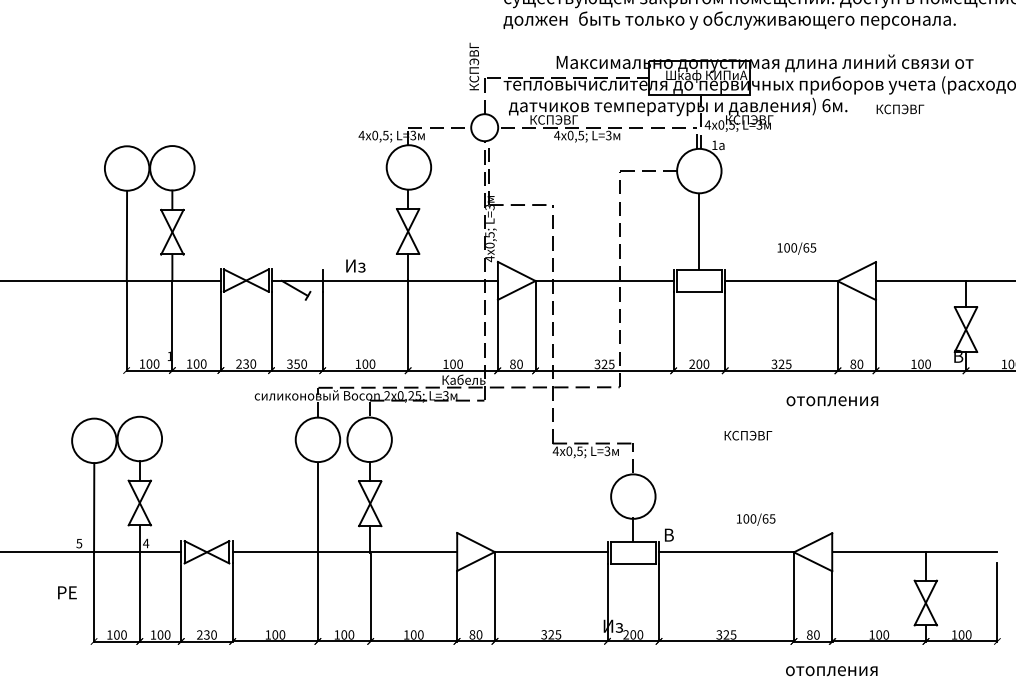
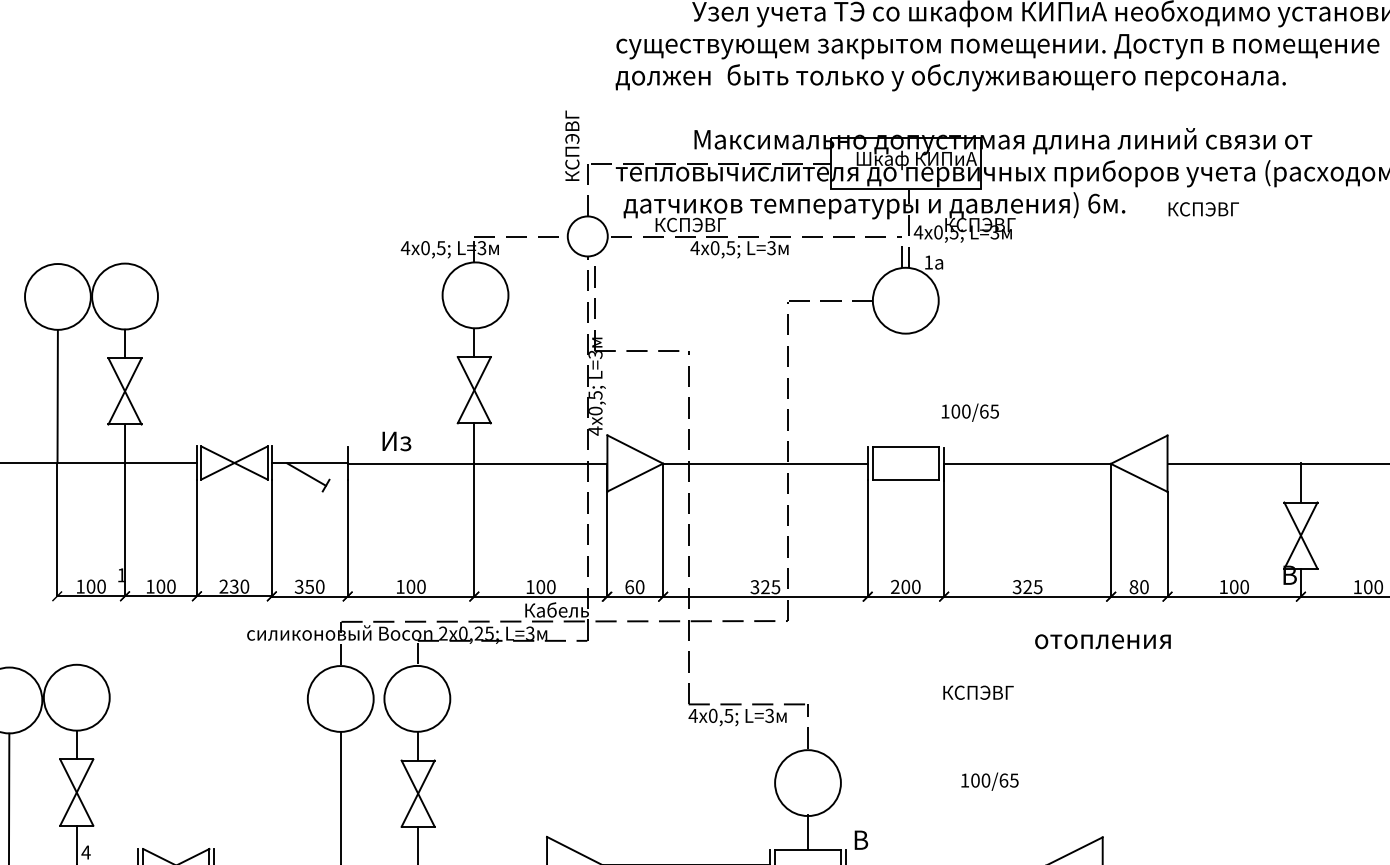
line: (699, 231) -> (906, 390), removed
text: (796, 248) -> (969, 412), moved
text: (512, 363) -> (628, 585), 80 -> 60
text: (756, 519) -> (990, 781), moved

